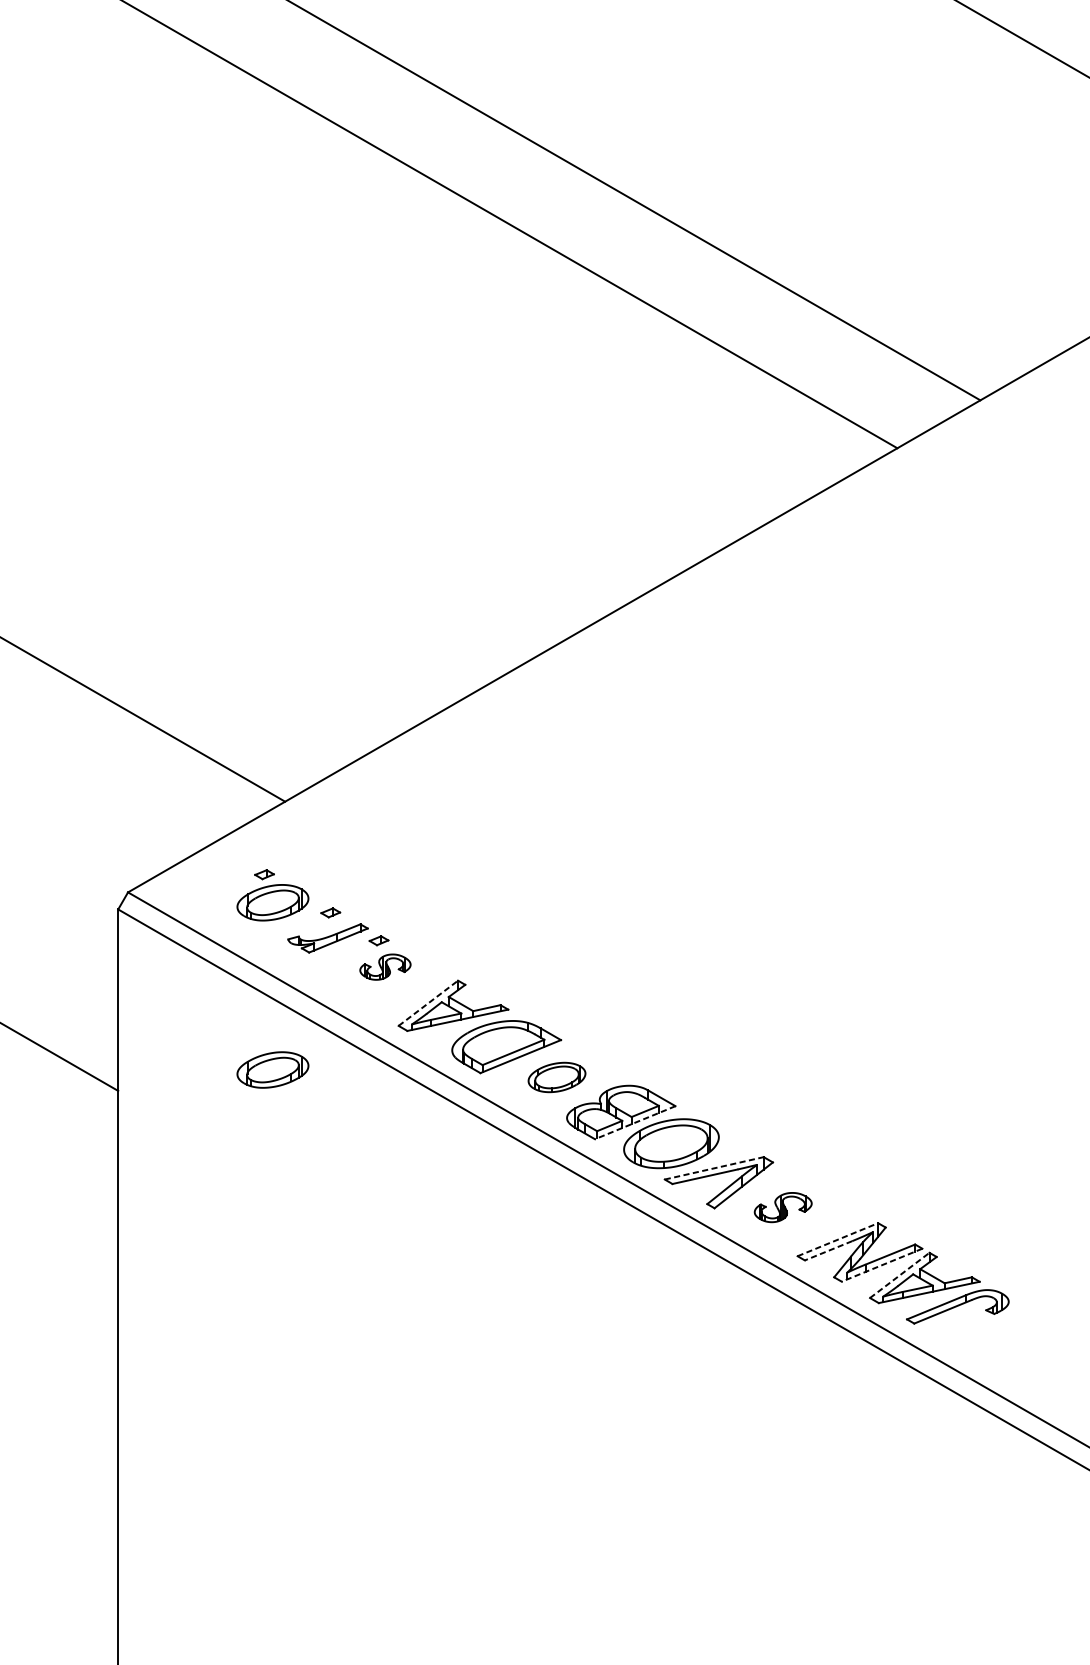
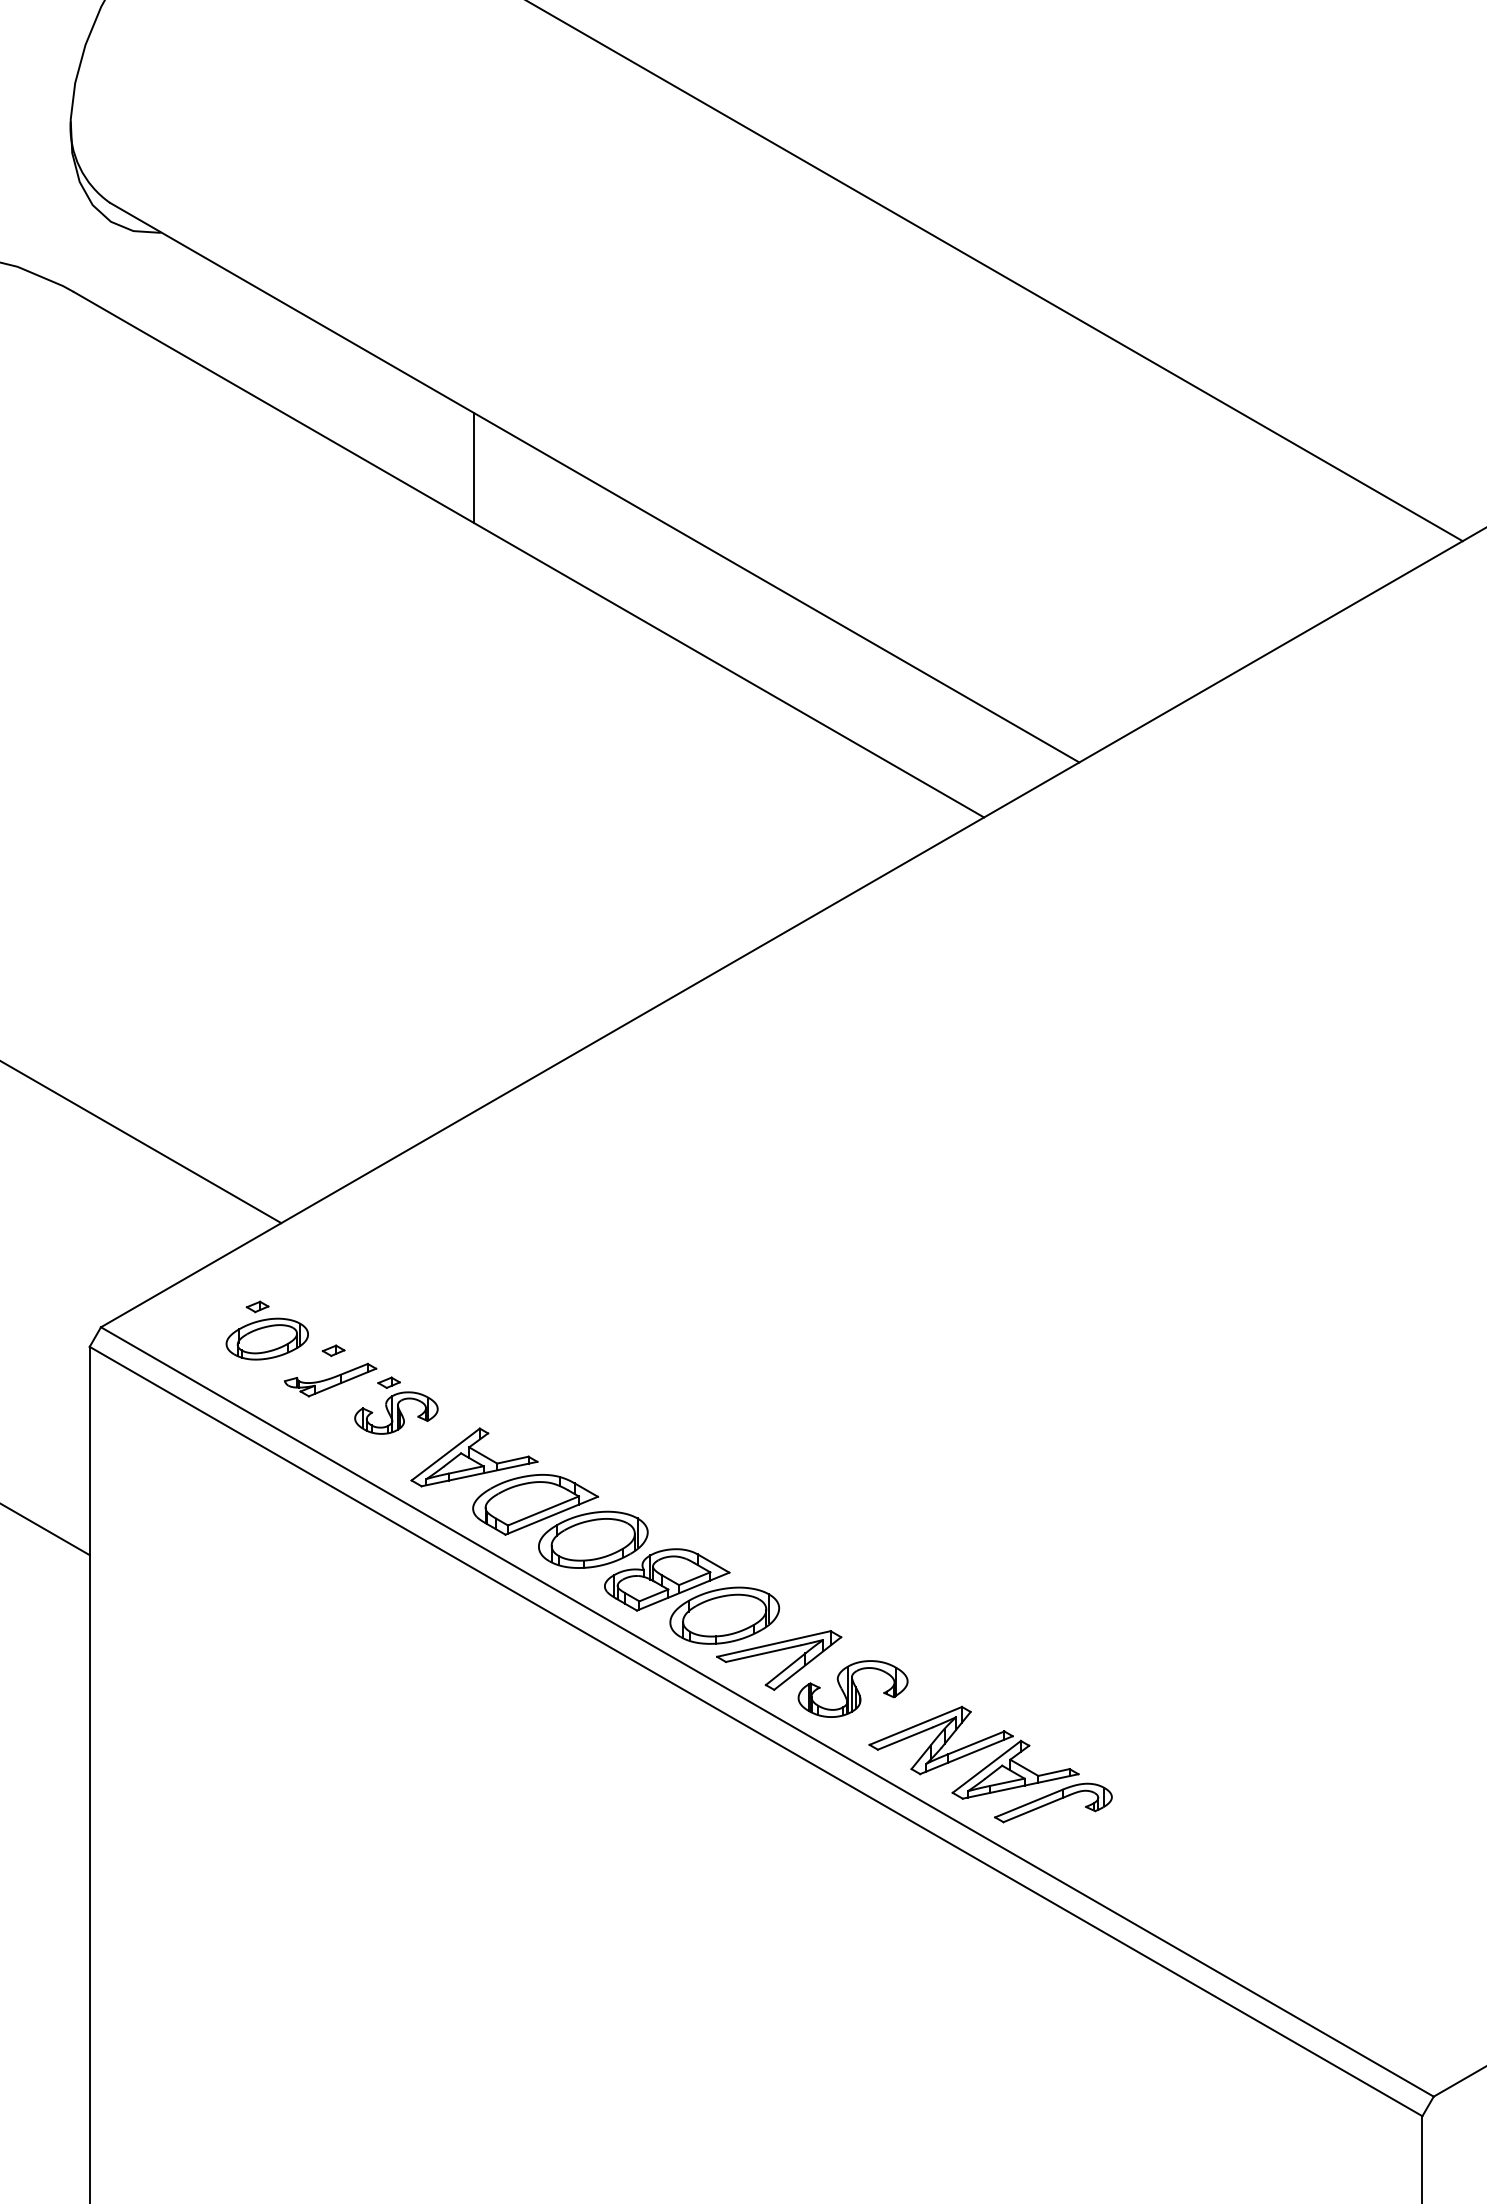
line: (452, 143) -> (473, 467), added
part: (385, 966) -> (396, 1412), size x1.43
line: (428, 1003) -> (445, 1454), dashed -> solid
part: (272, 1069) -> (266, 1530), removed
part: (557, 1077) -> (593, 1539), size x1.67
line: (635, 1122) -> (683, 1591), dashed -> solid
line: (714, 1167) -> (774, 1643), dashed -> solid
part: (782, 1207) -> (852, 1688), size x1.67
line: (837, 1239) -> (915, 1725), dashed -> solid
line: (828, 1250) -> (904, 1738), dashed -> solid
line: (882, 1265) -> (966, 1755), dashed -> solid
line: (899, 1275) -> (986, 1766), dashed -> solid

